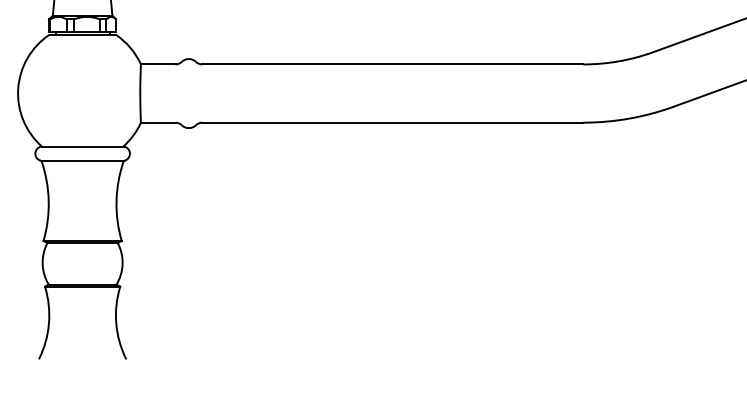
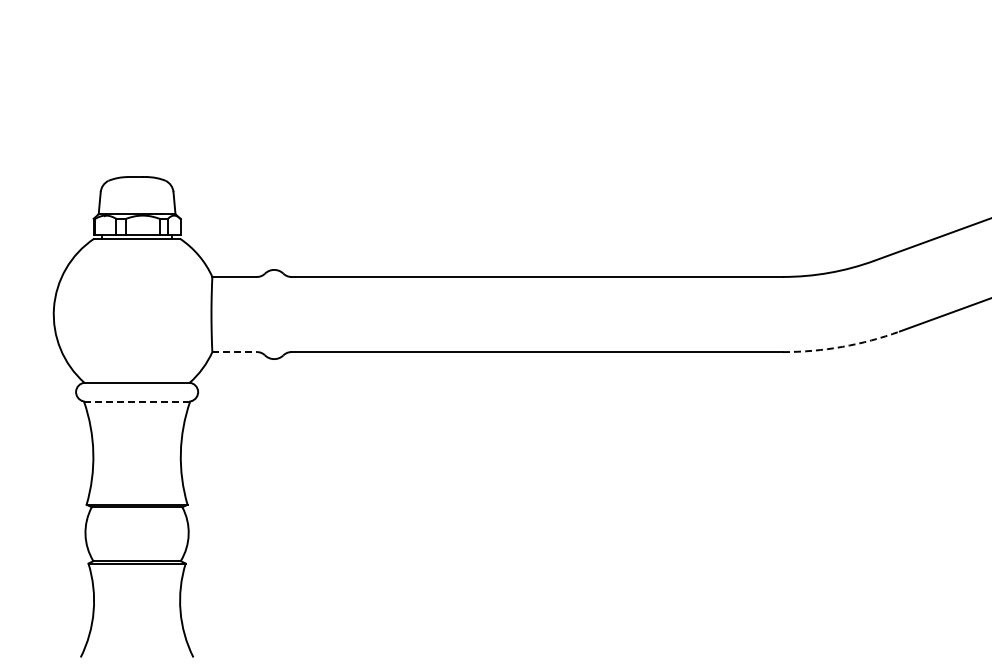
arc: (629, 118) -> (842, 346), solid -> dashed
line: (158, 123) -> (235, 352), solid -> dashed
line: (82, 160) -> (136, 401), solid -> dashed

